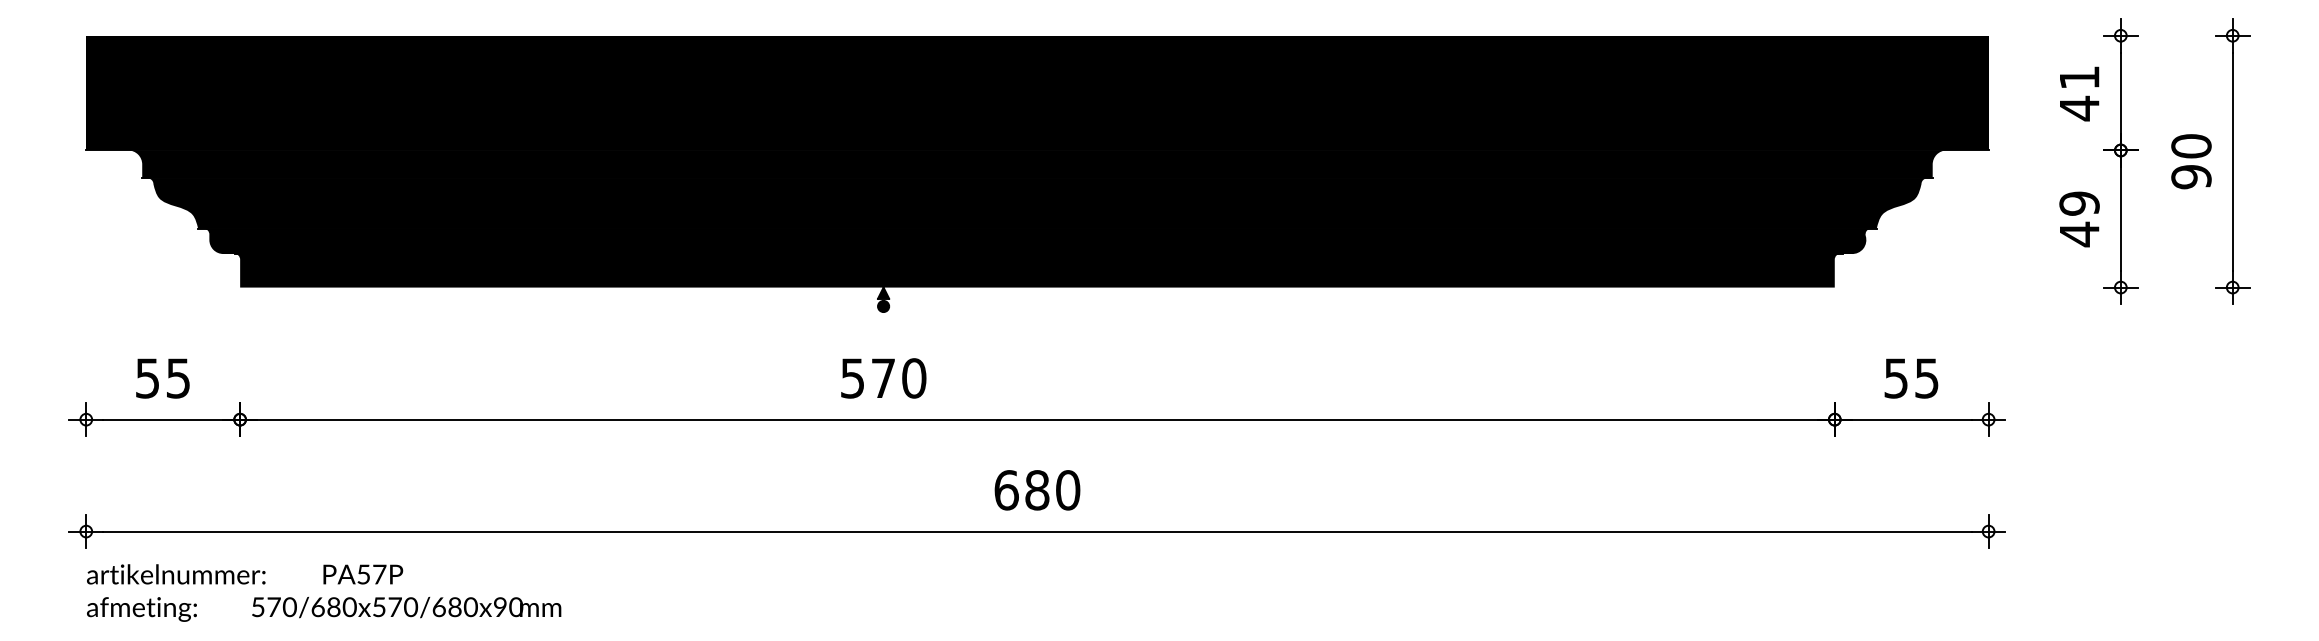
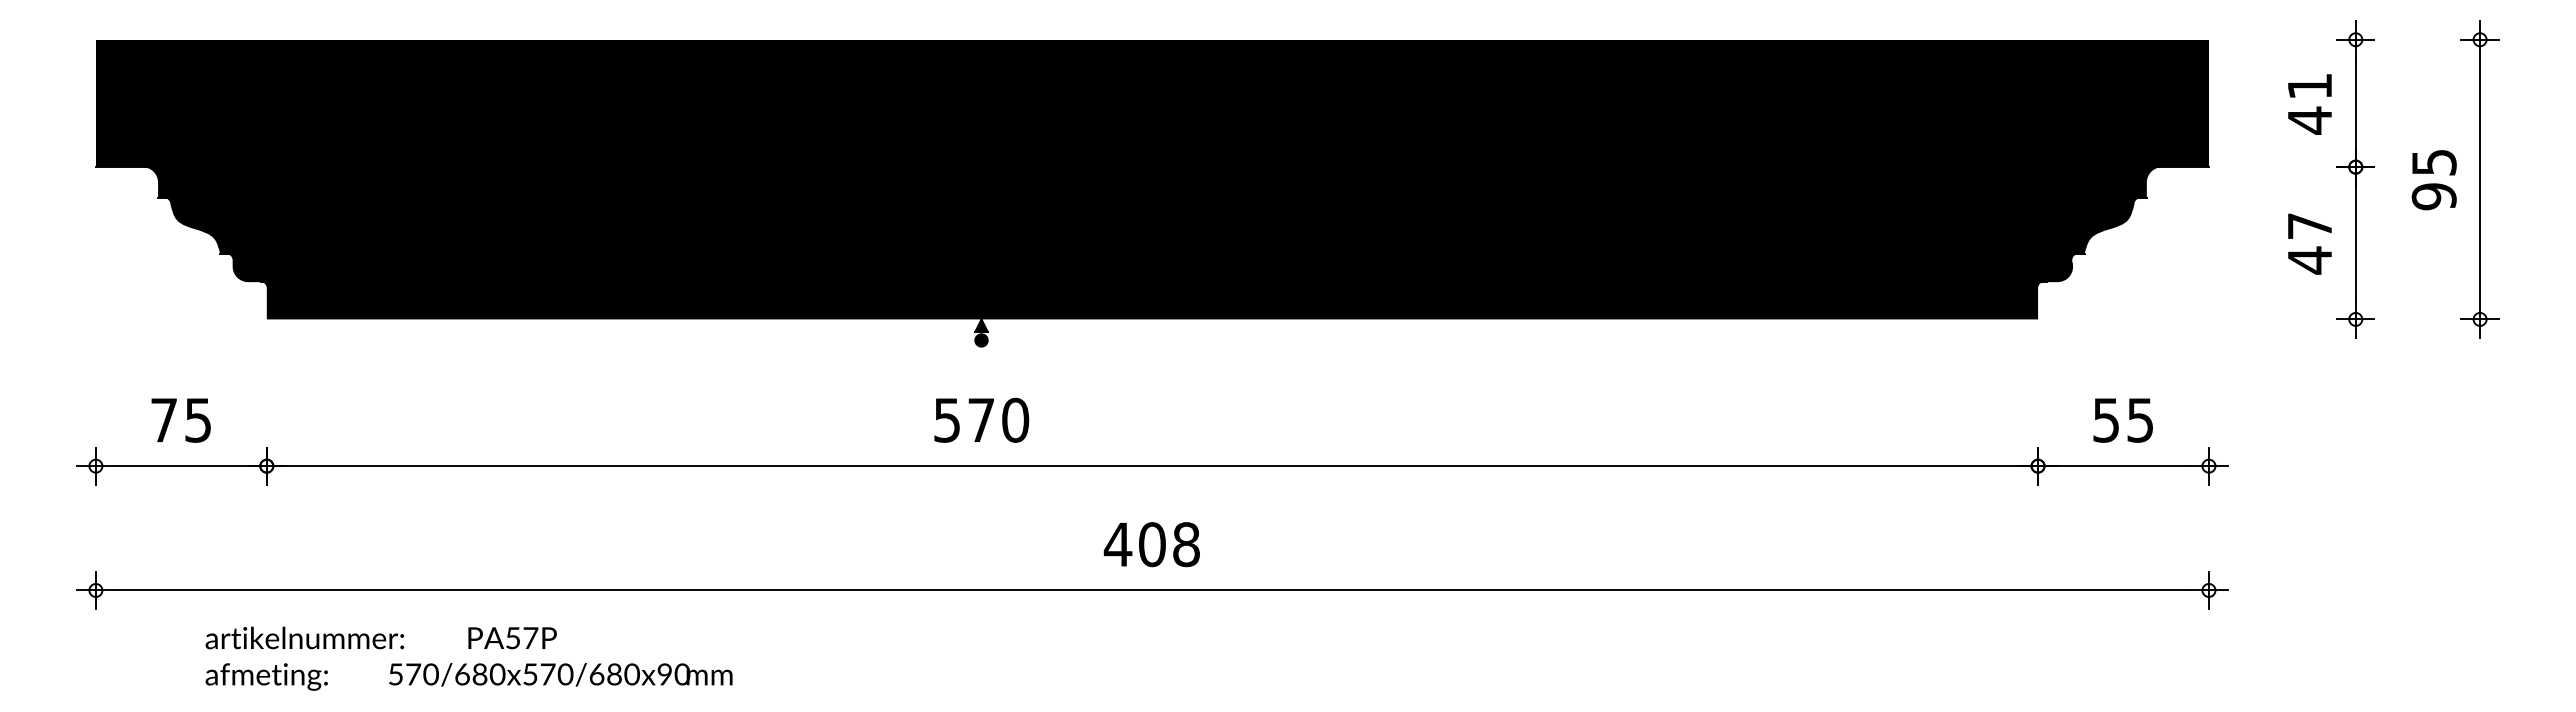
text: (2190, 146) -> (2433, 162), 90 -> 95
text: (2079, 203) -> (2309, 226), 49 -> 47
text: (147, 378) -> (163, 420), 55 -> 75
text: (1036, 490) -> (1151, 544), 680 -> 408
text: (323, 592) -> (468, 658), moved

